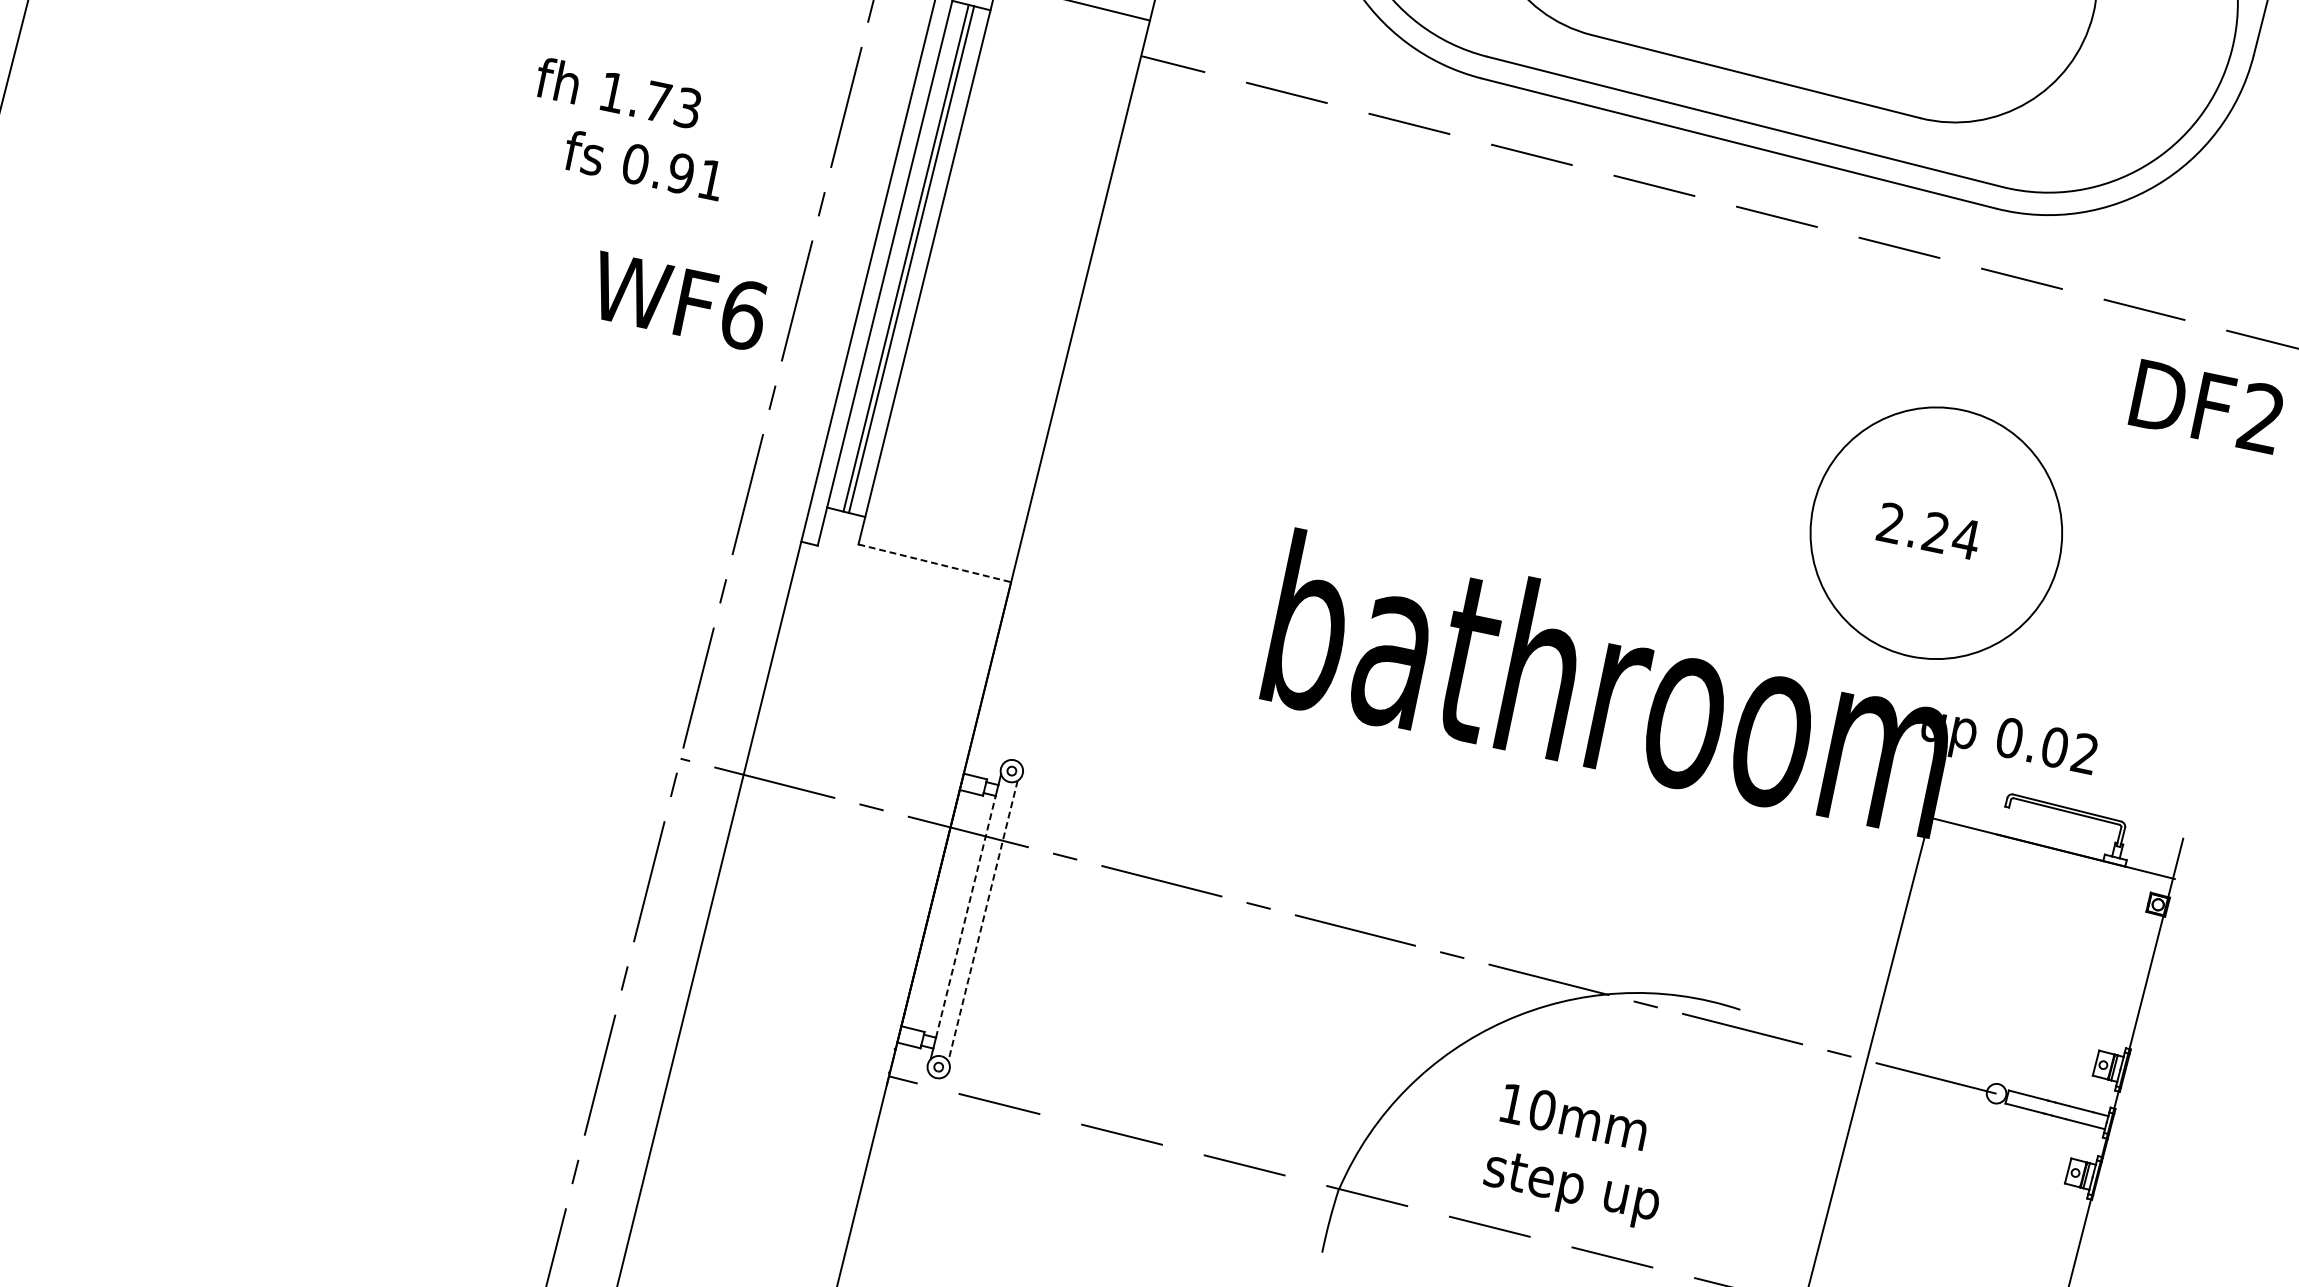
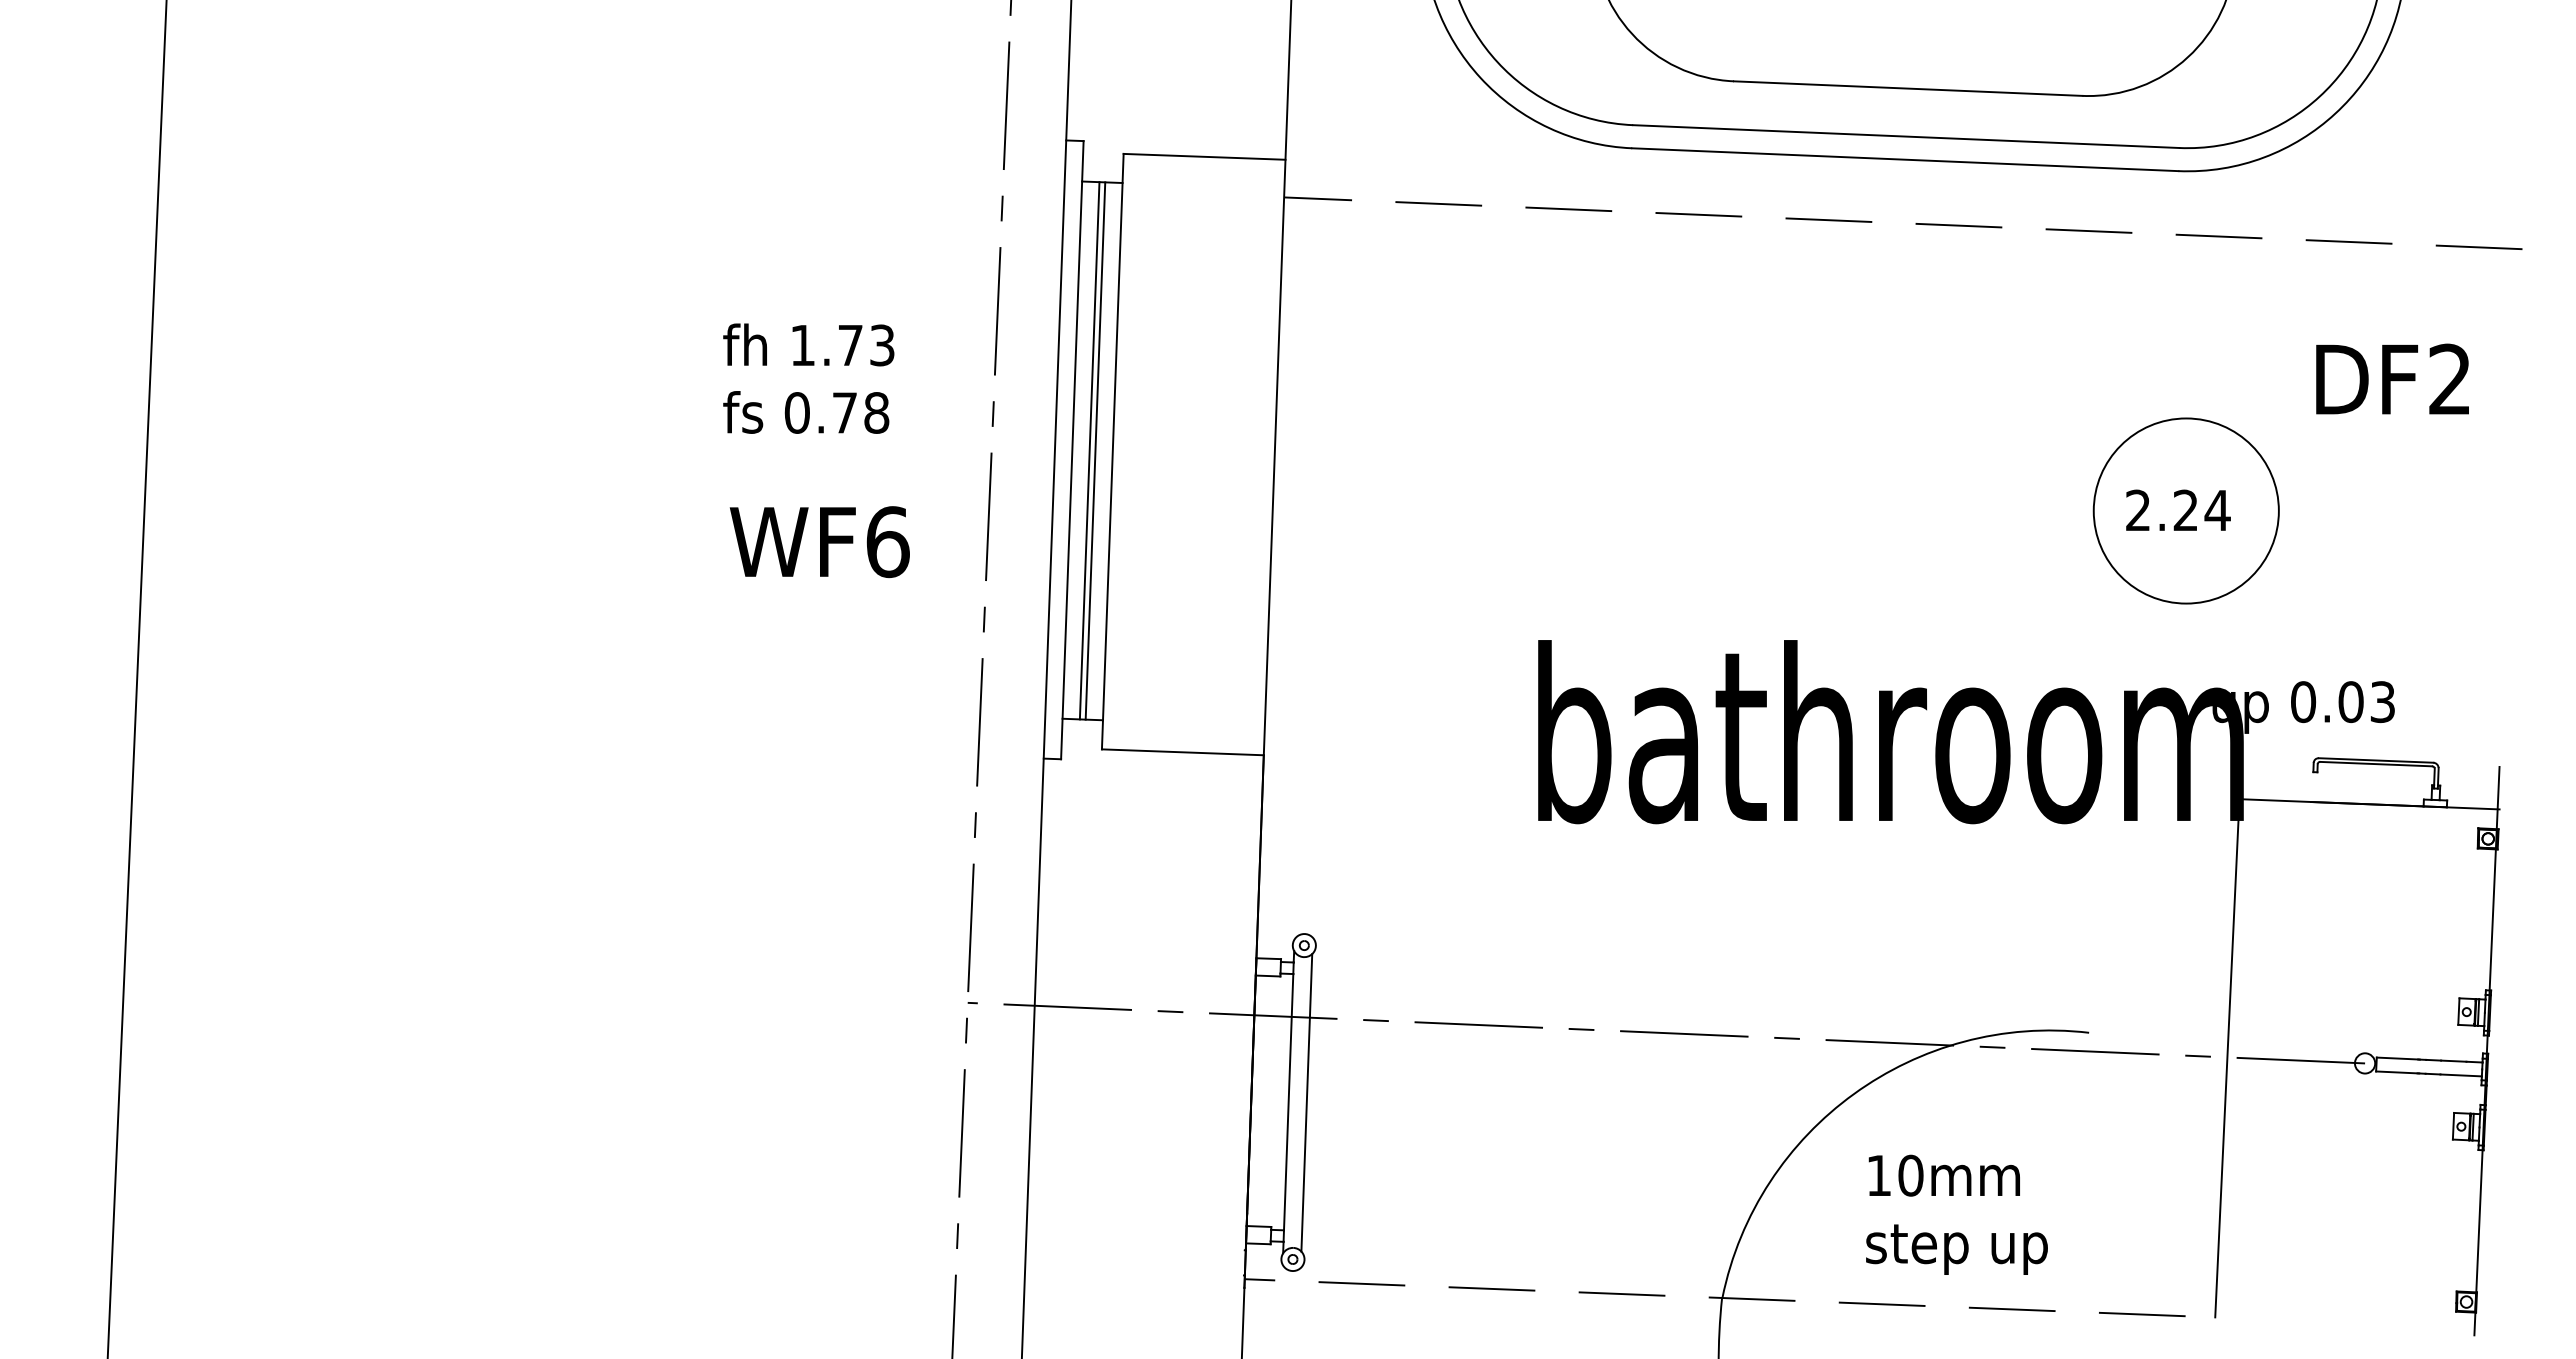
text: (618, 92) -> (808, 344), moved
text: (695, 176) -> (860, 412), 0.91 -> 0.78
text: (678, 301) -> (819, 542), moved
text: (2207, 405) -> (2392, 378), moved
circle: (1935, 532) -> (2185, 510), size x0.71
line: (934, 563) -> (1182, 752), dashed -> solid
text: (2084, 754) -> (2382, 702), 0.02 -> 0.03
line: (965, 916) -> (1288, 1101), dashed -> solid
line: (982, 920) -> (1306, 1102), dashed -> solid

